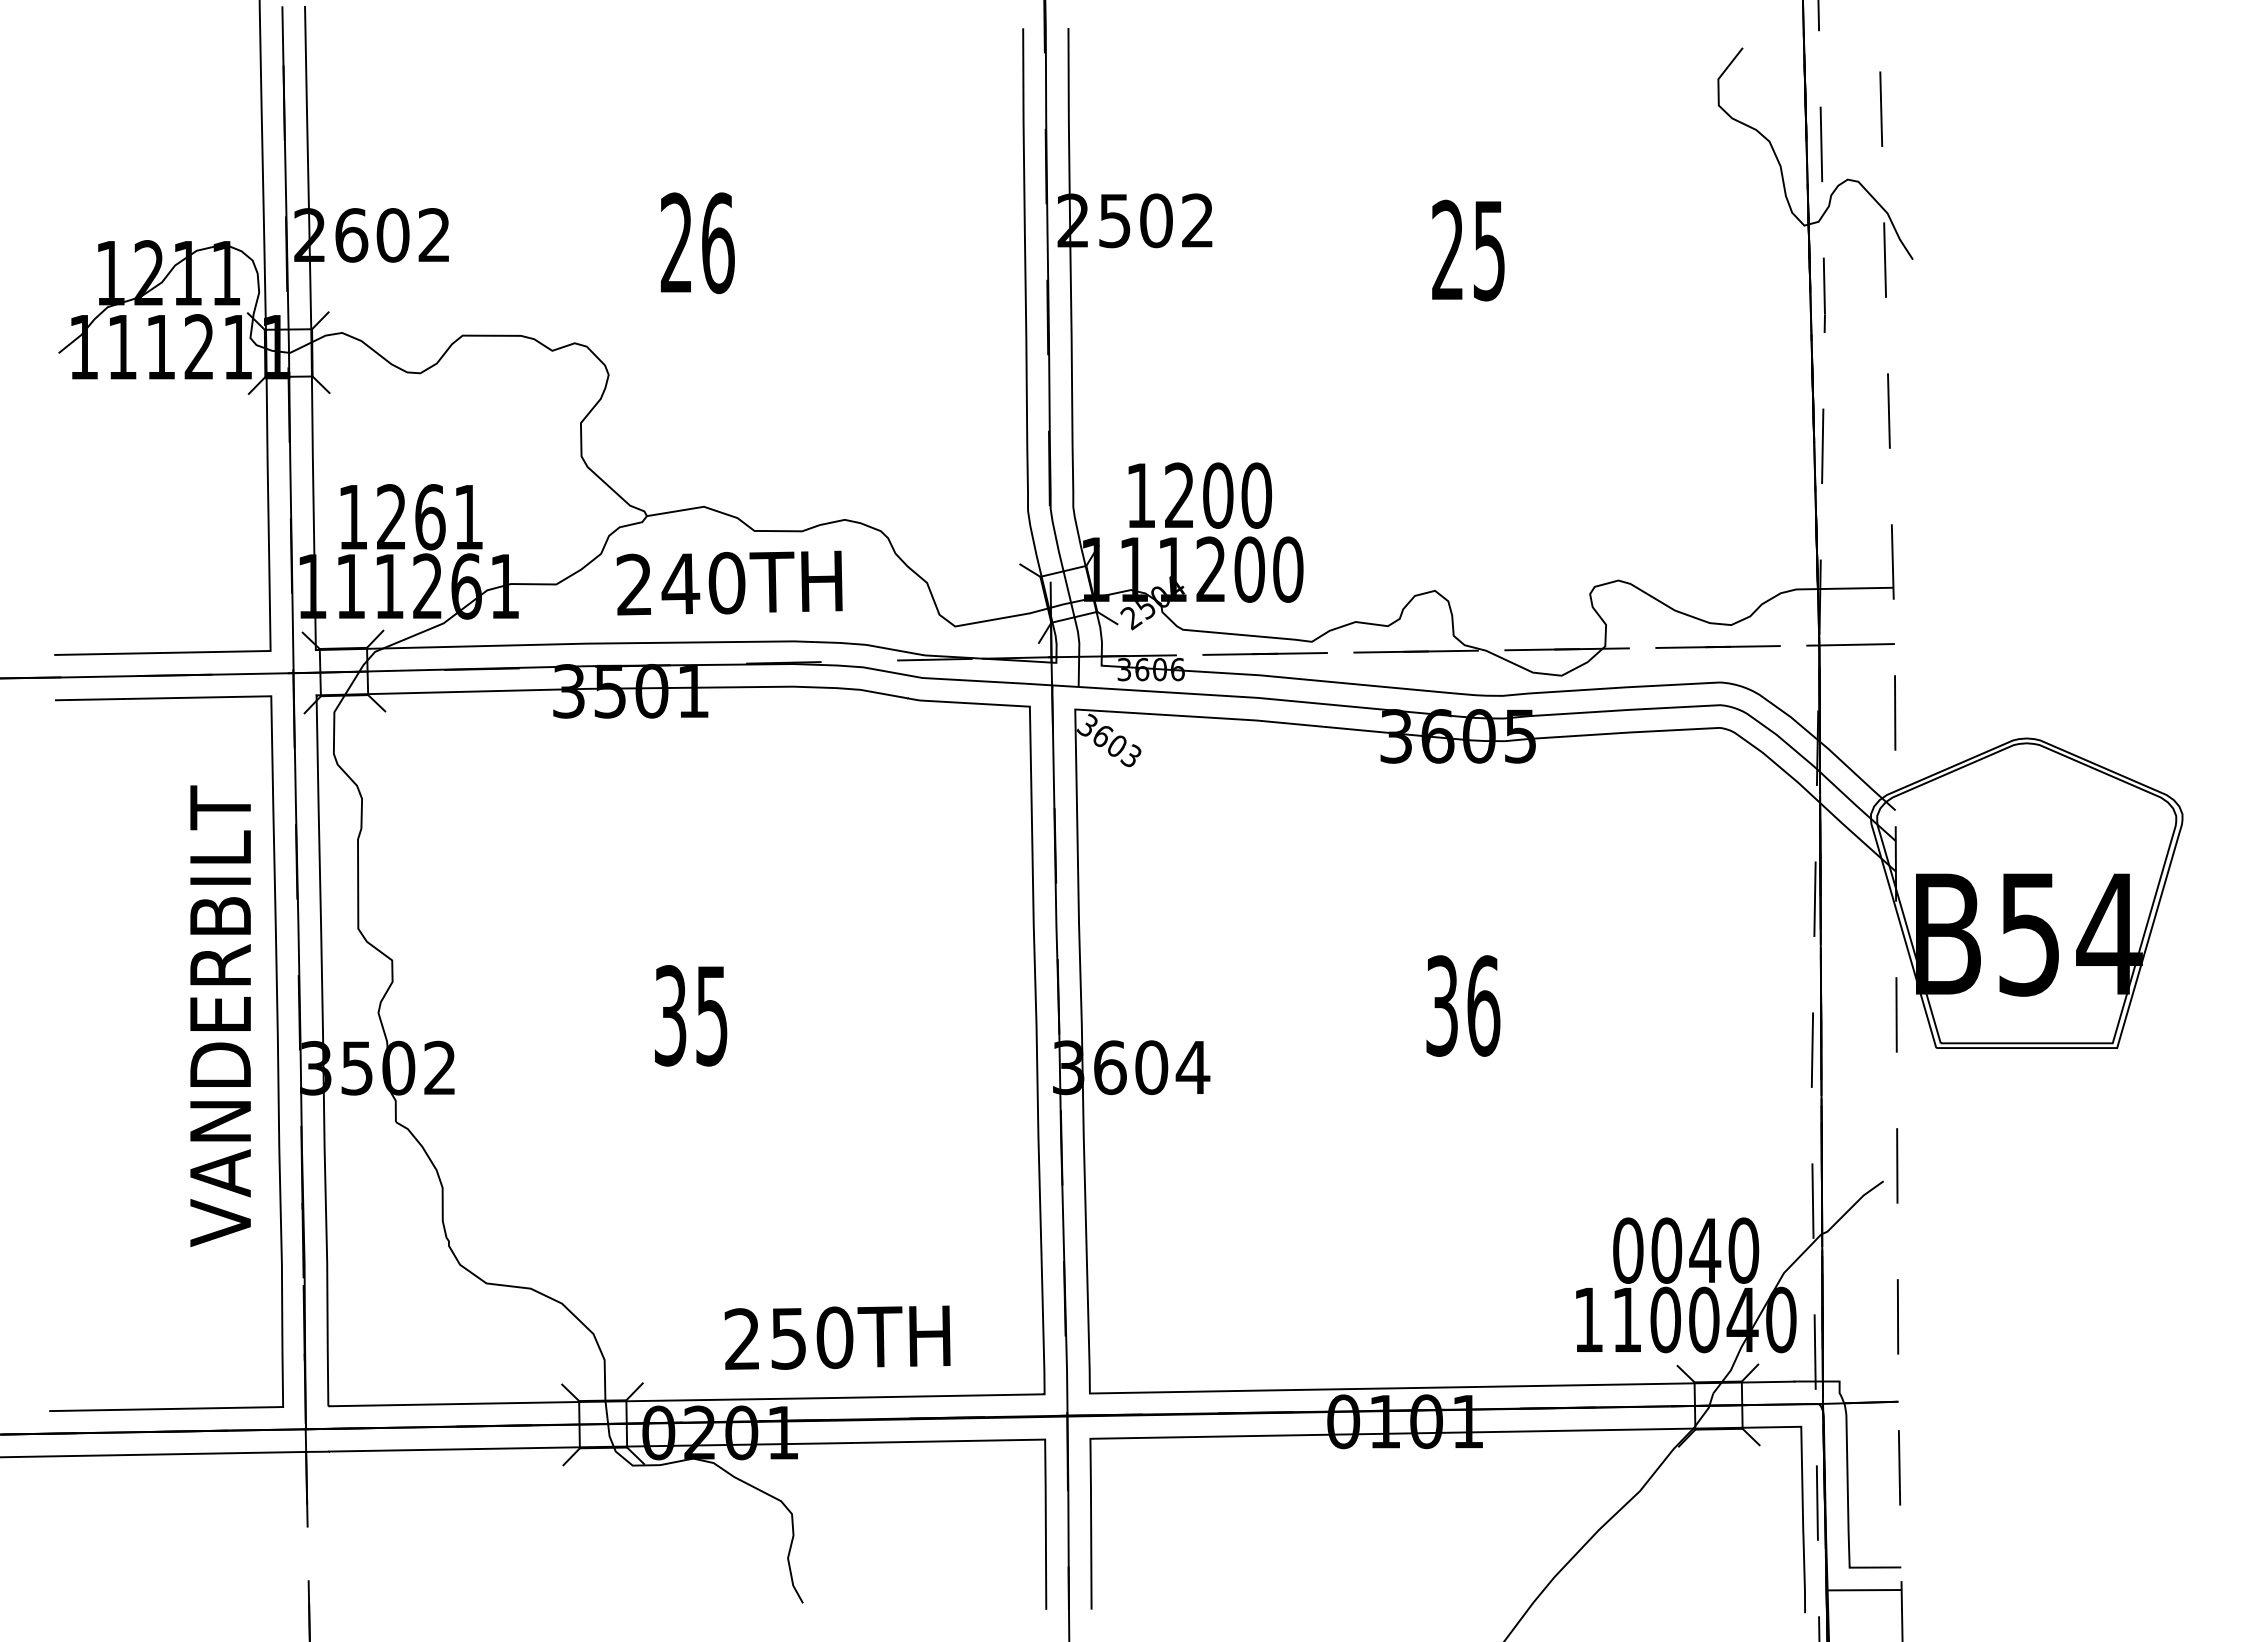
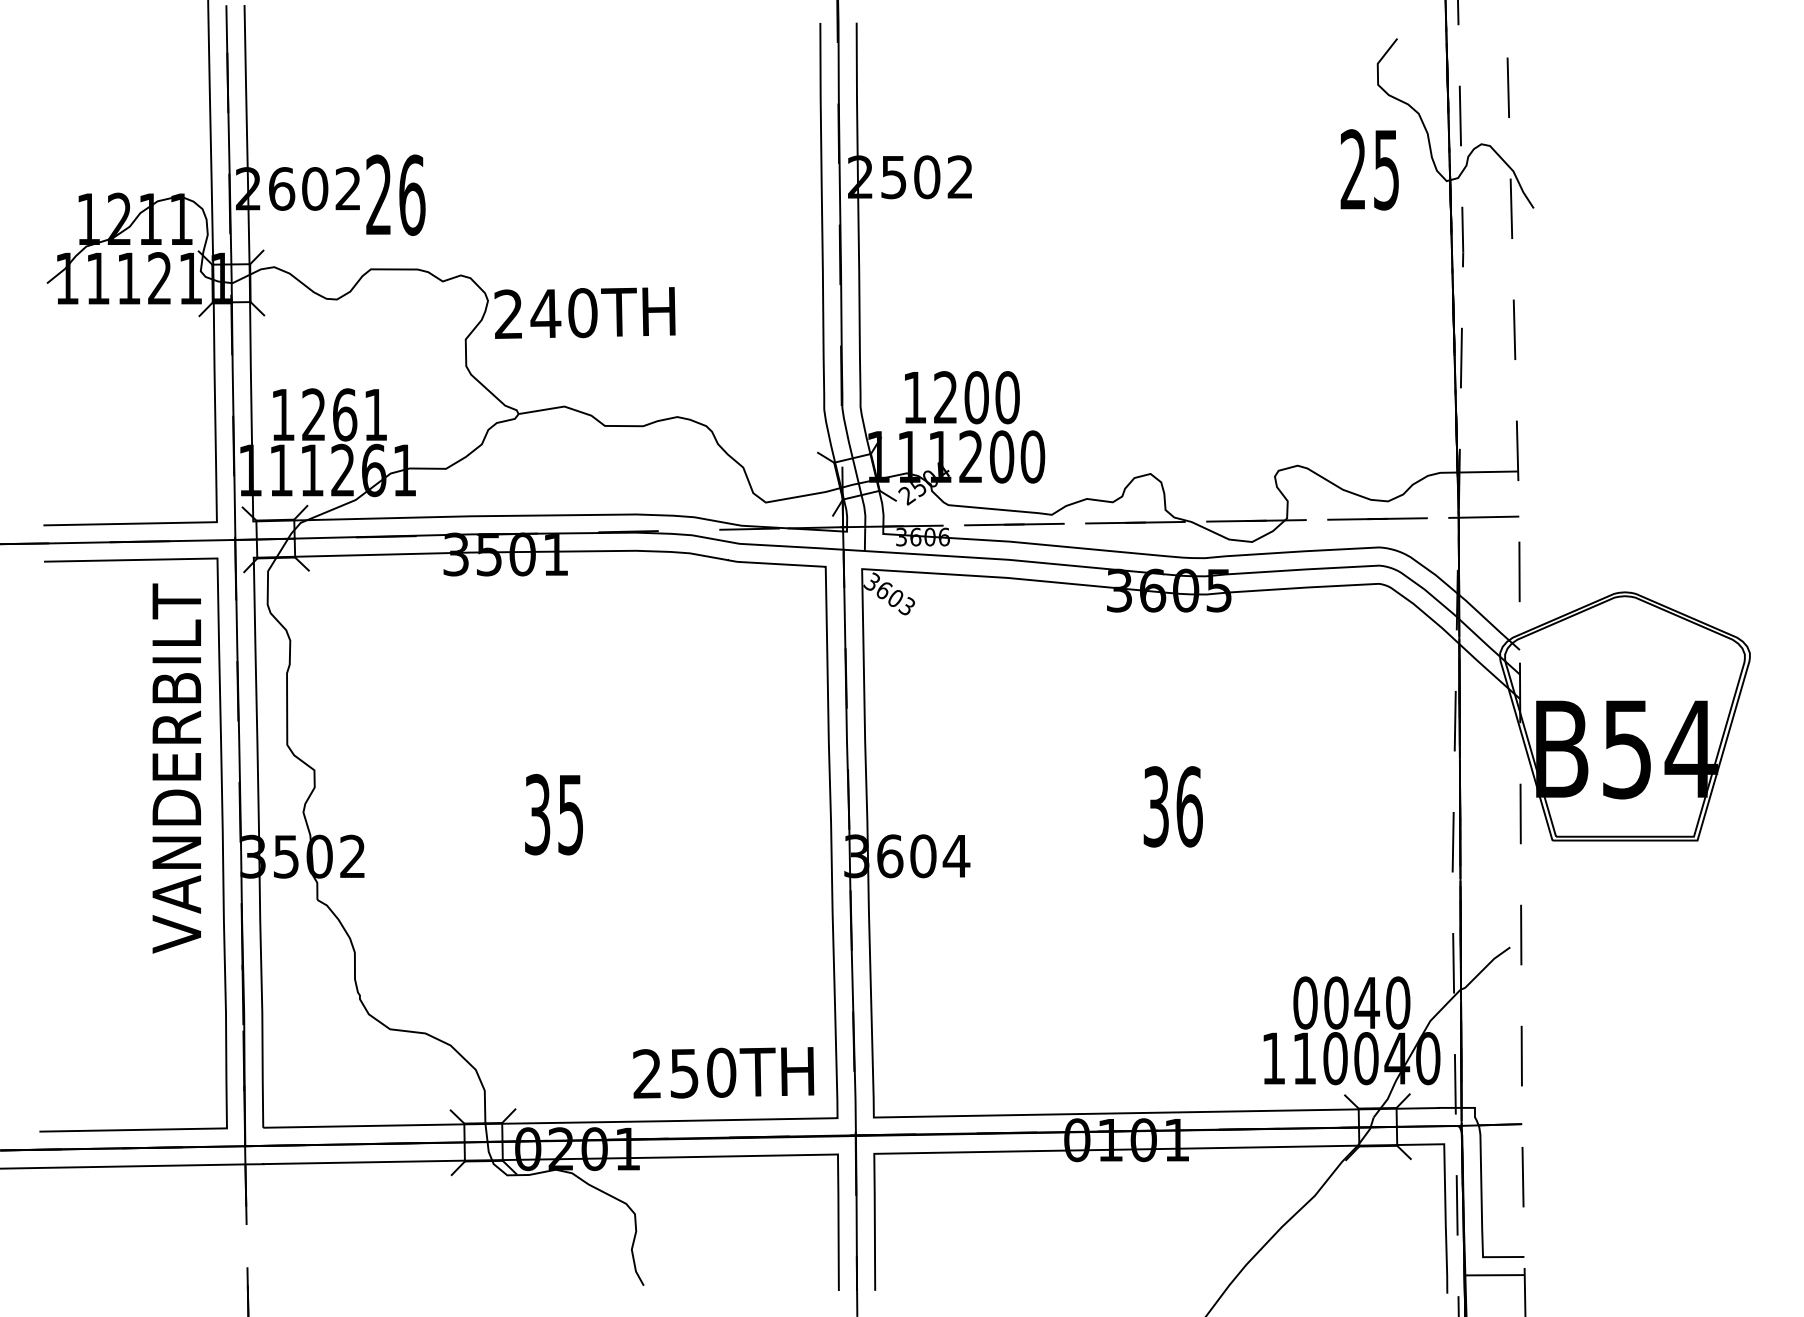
text: (697, 243) -> (395, 195), moved
text: (1468, 250) -> (1369, 169), moved
text: (729, 582) -> (584, 312), moved
text: (220, 1016) -> (176, 768), moved
text: (837, 1337) -> (723, 1072), moved

